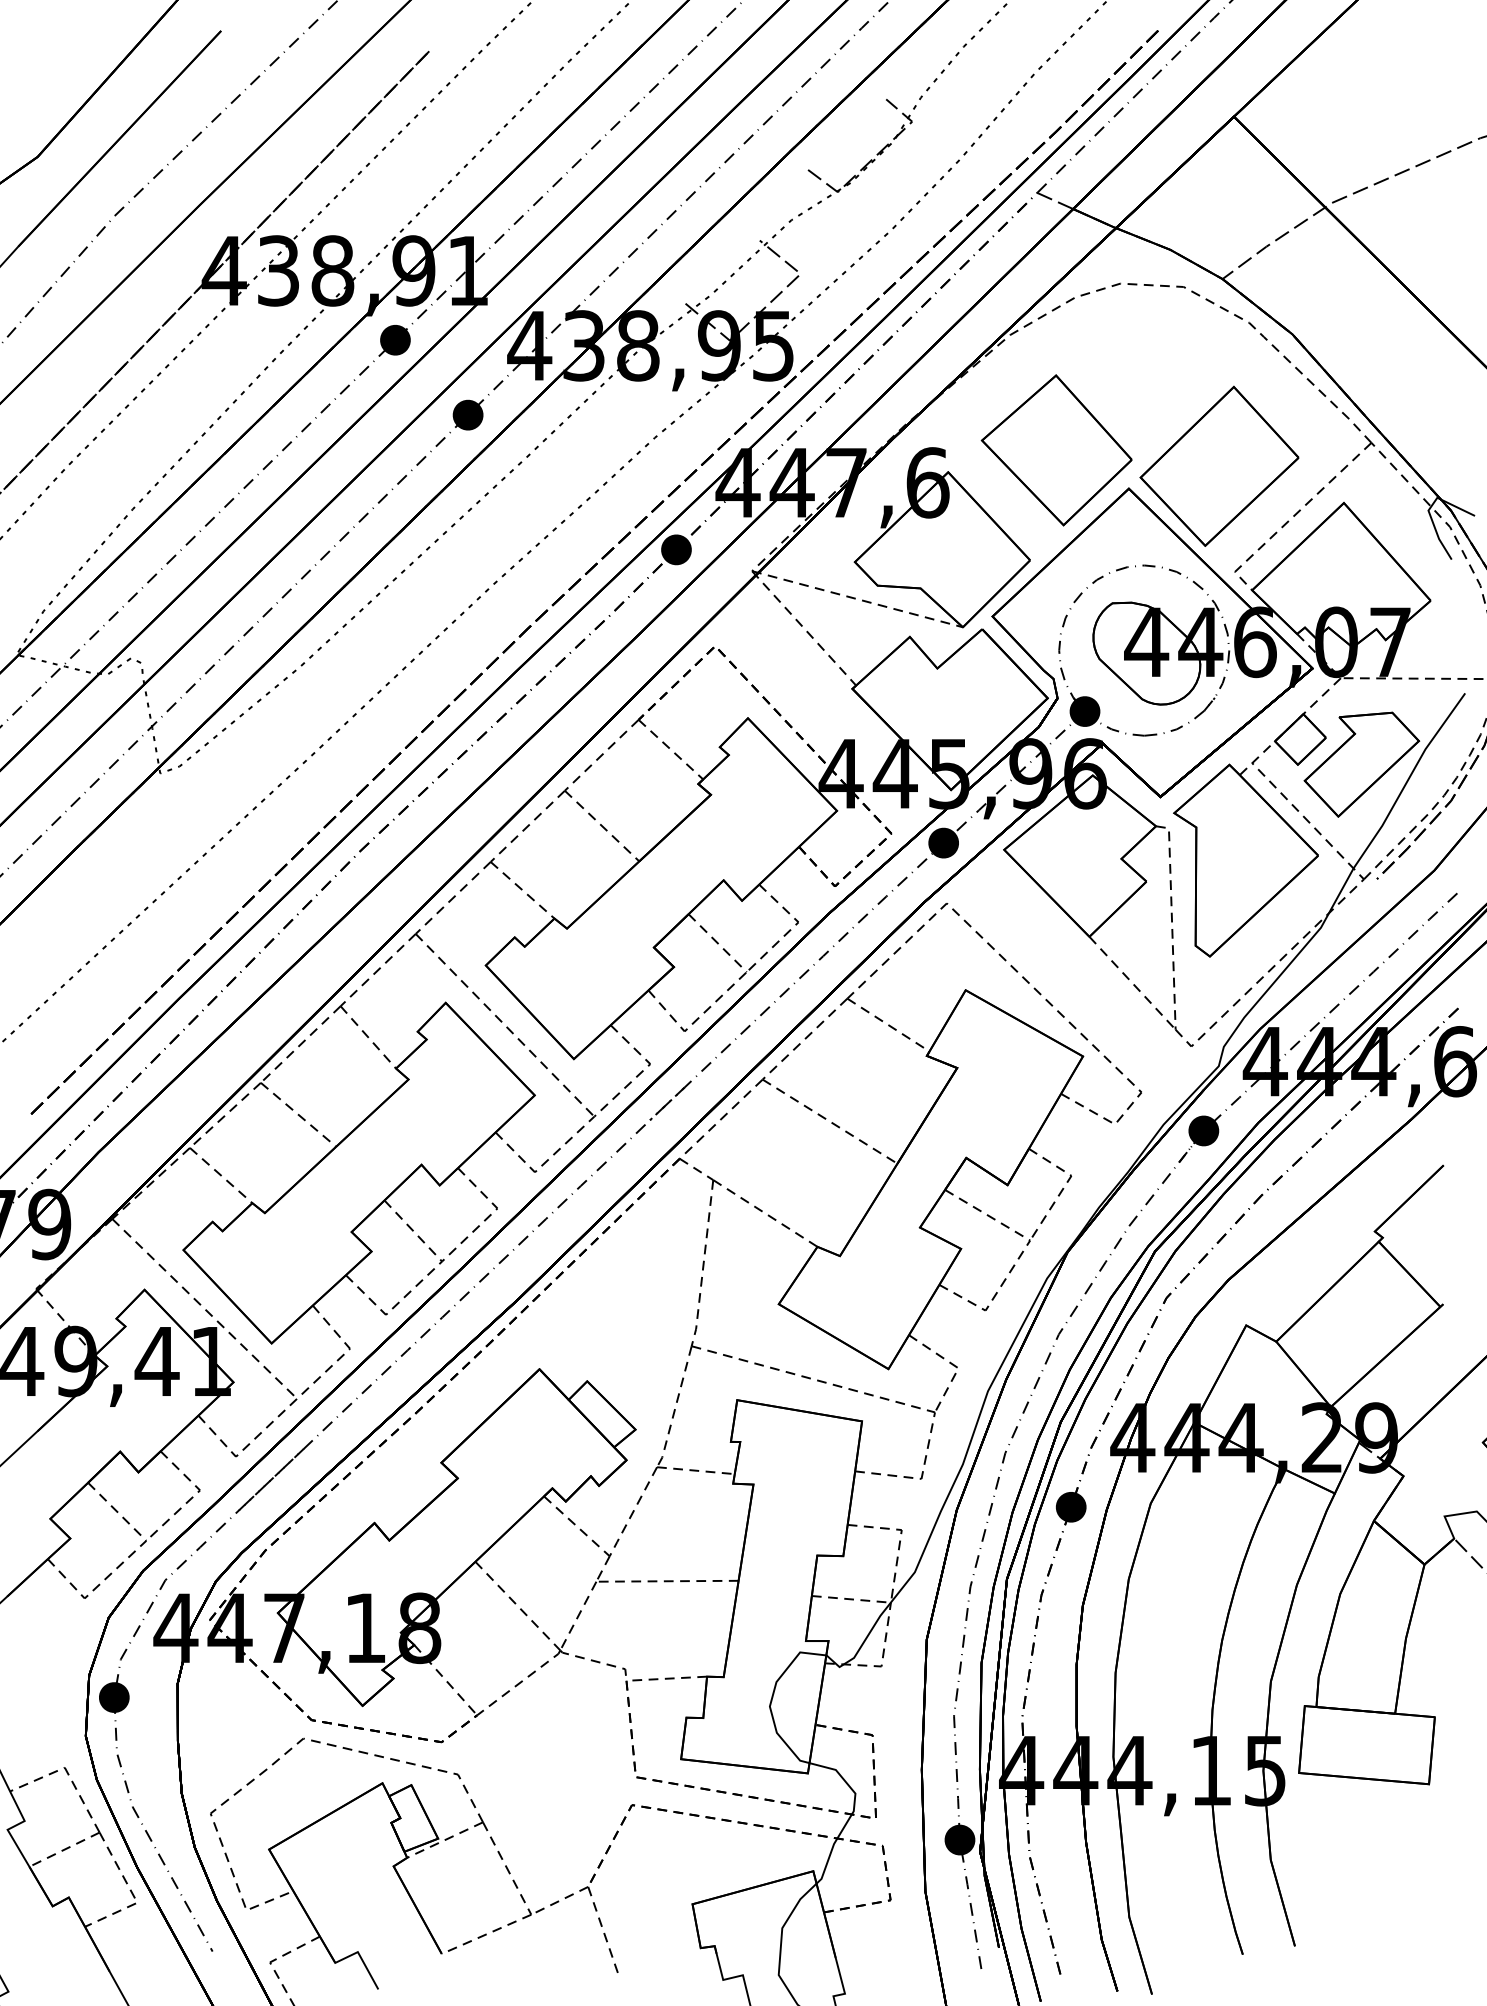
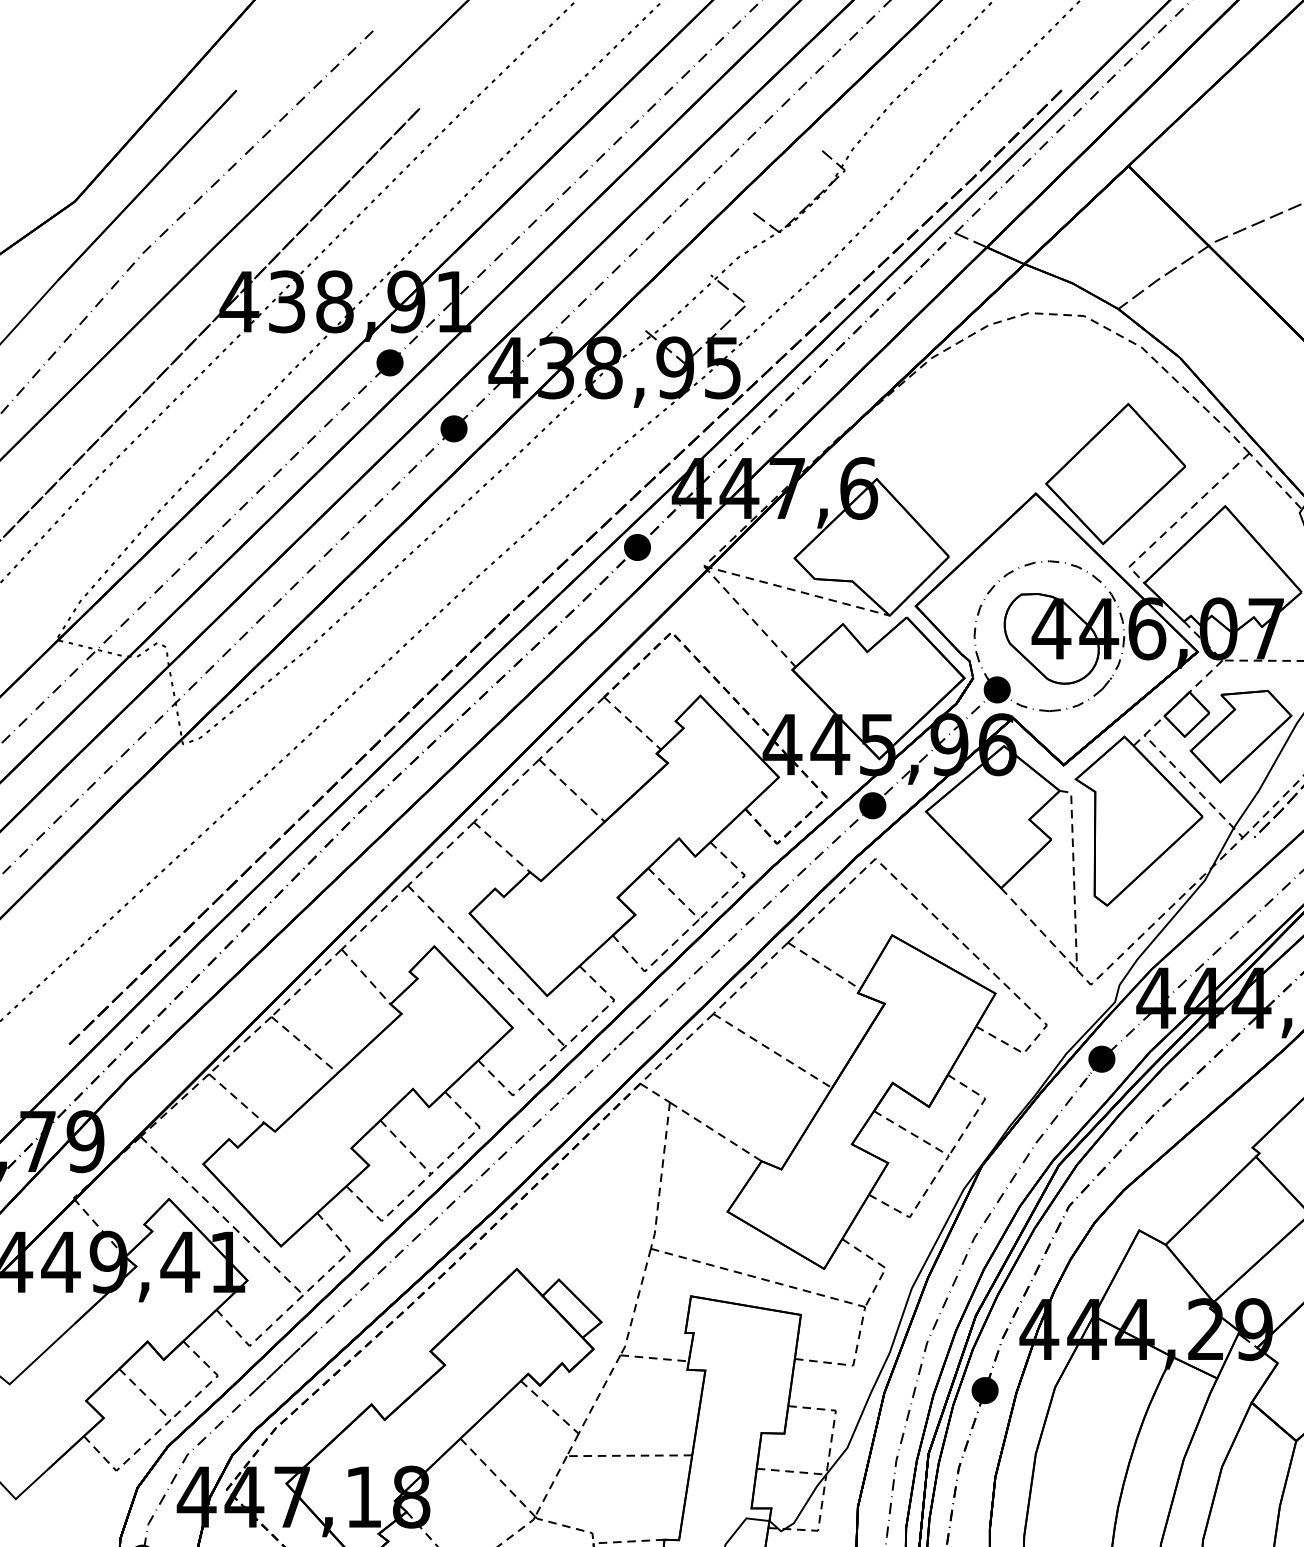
part: (1056, 450) -> (972, 459), removed

